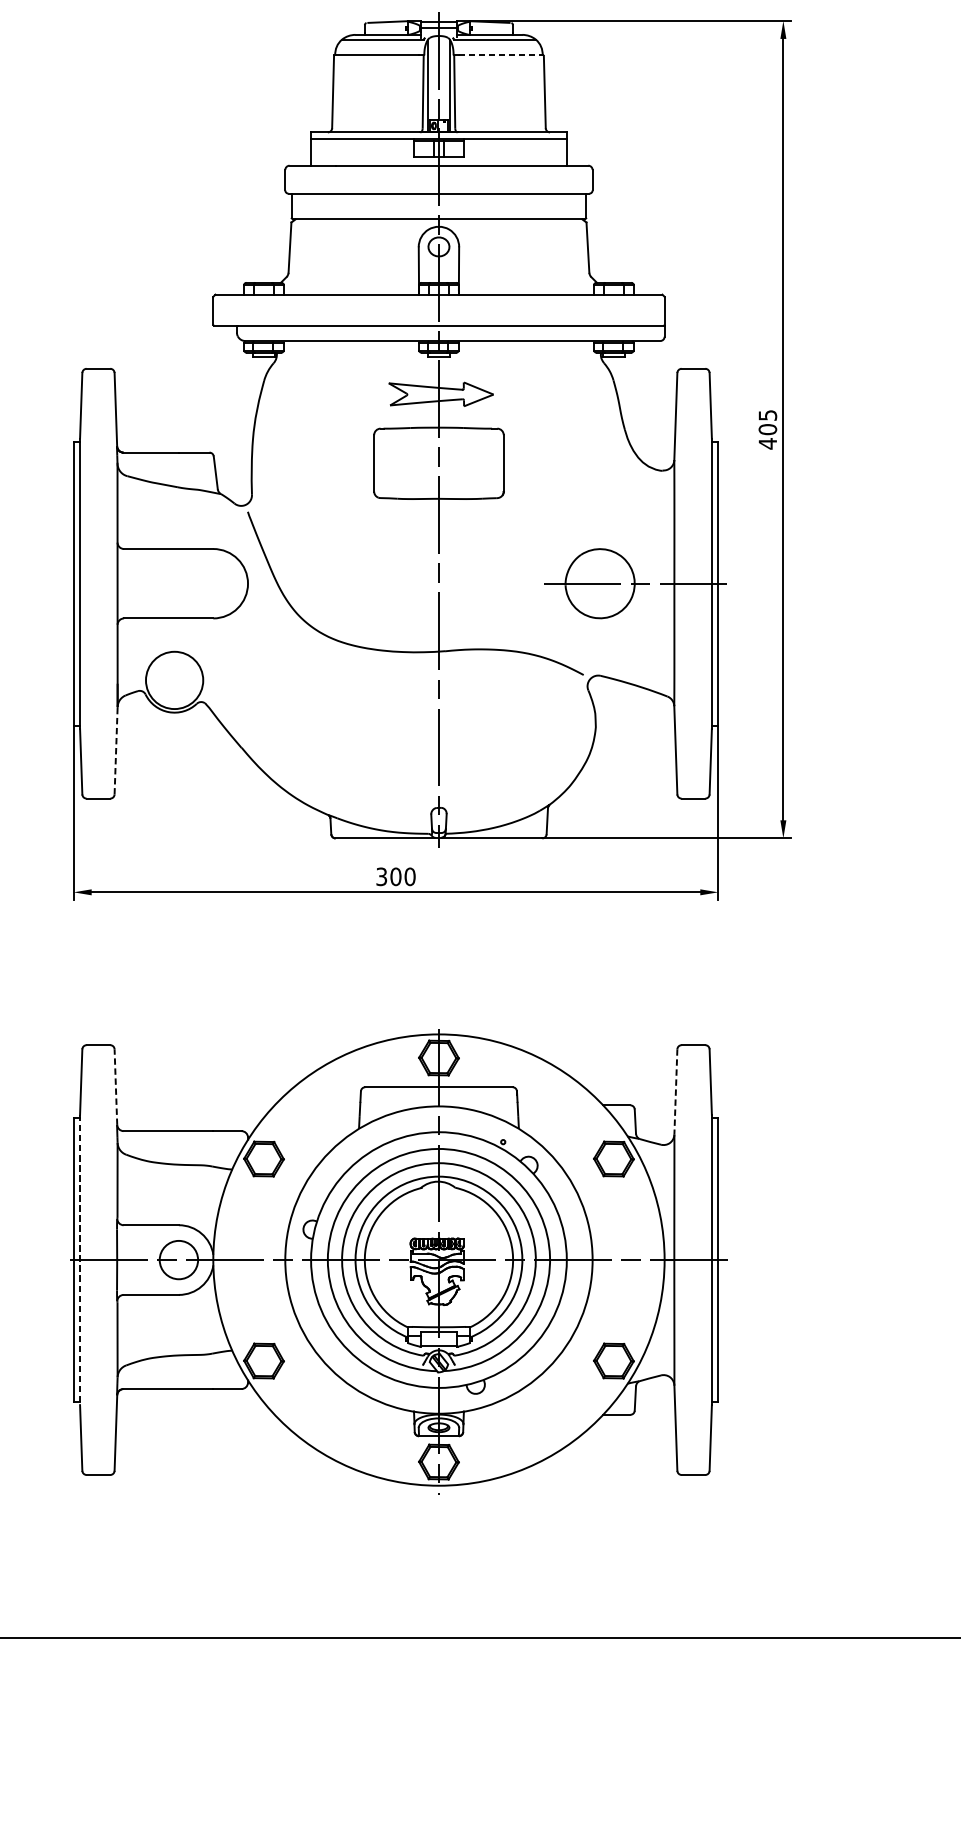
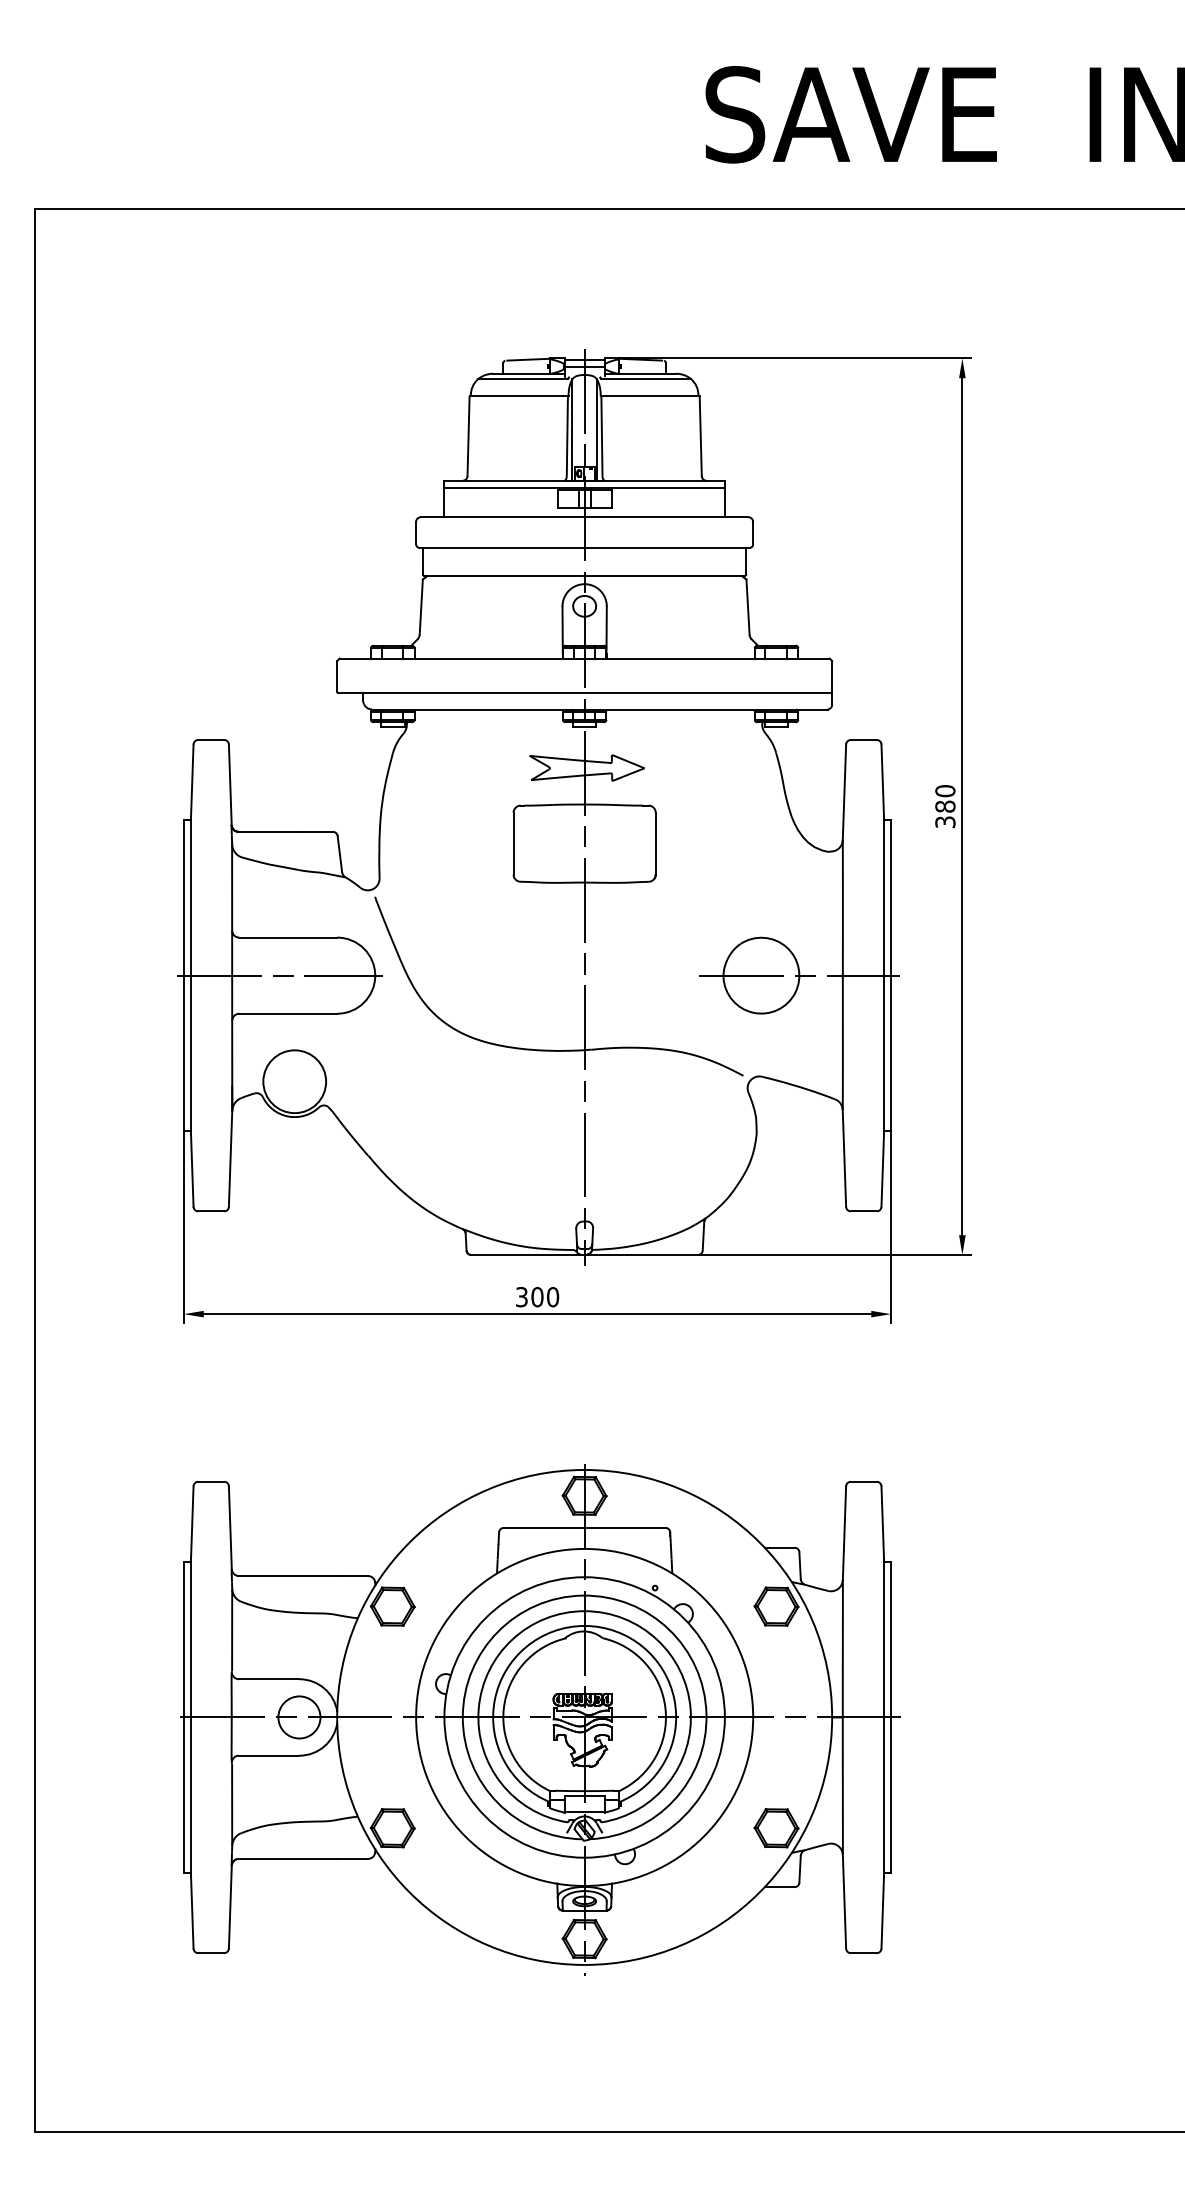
line: (501, 55) -> (653, 396), dashed -> solid
text: (767, 429) -> (945, 806), 405 -> 380
line: (160, 583) -> (279, 975), added
line: (116, 750) -> (230, 1158), dashed -> solid
line: (116, 1086) -> (230, 1527), dashed -> solid
line: (675, 1092) -> (844, 1533), dashed -> solid
line: (80, 1260) -> (191, 1717), dashed -> solid

